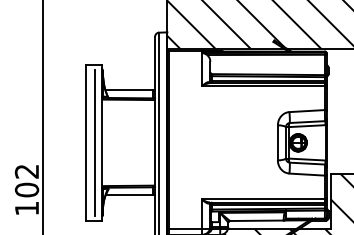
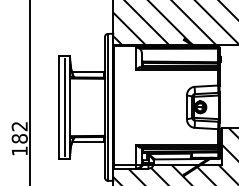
text: (26, 189) -> (19, 138), 102 -> 182

